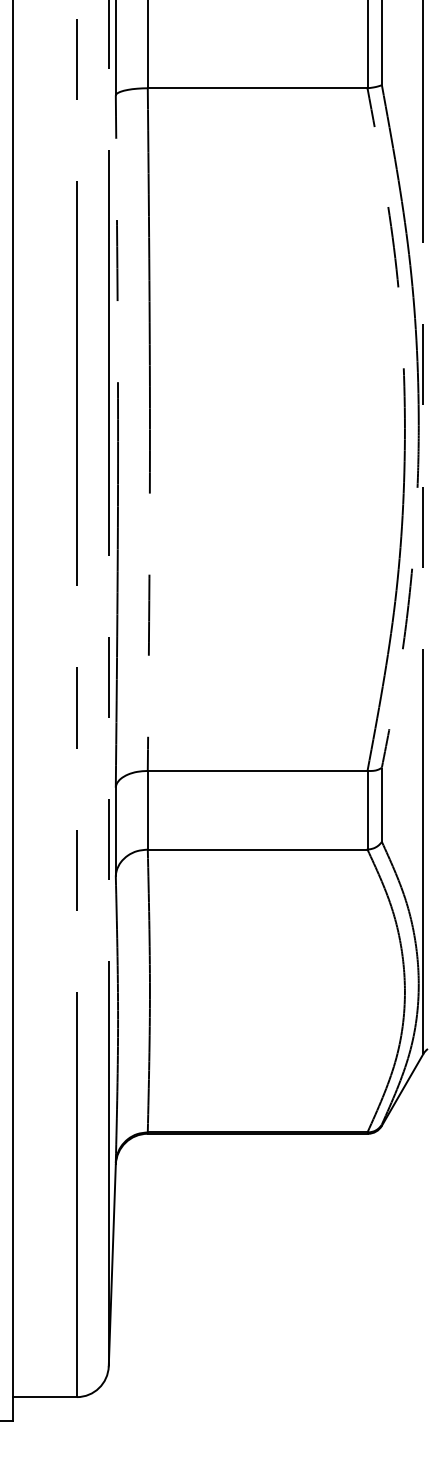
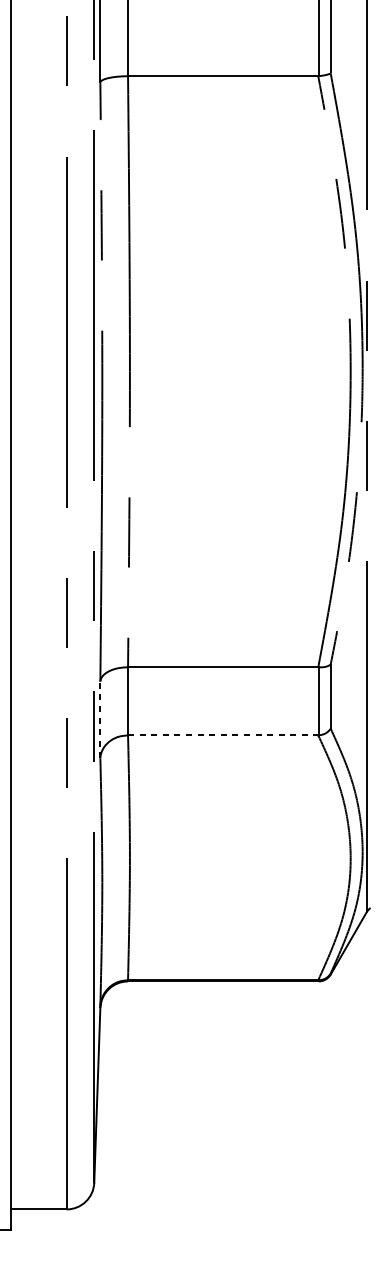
line: (115, 831) -> (100, 719), solid -> dashed
line: (257, 849) -> (223, 735), solid -> dashed

